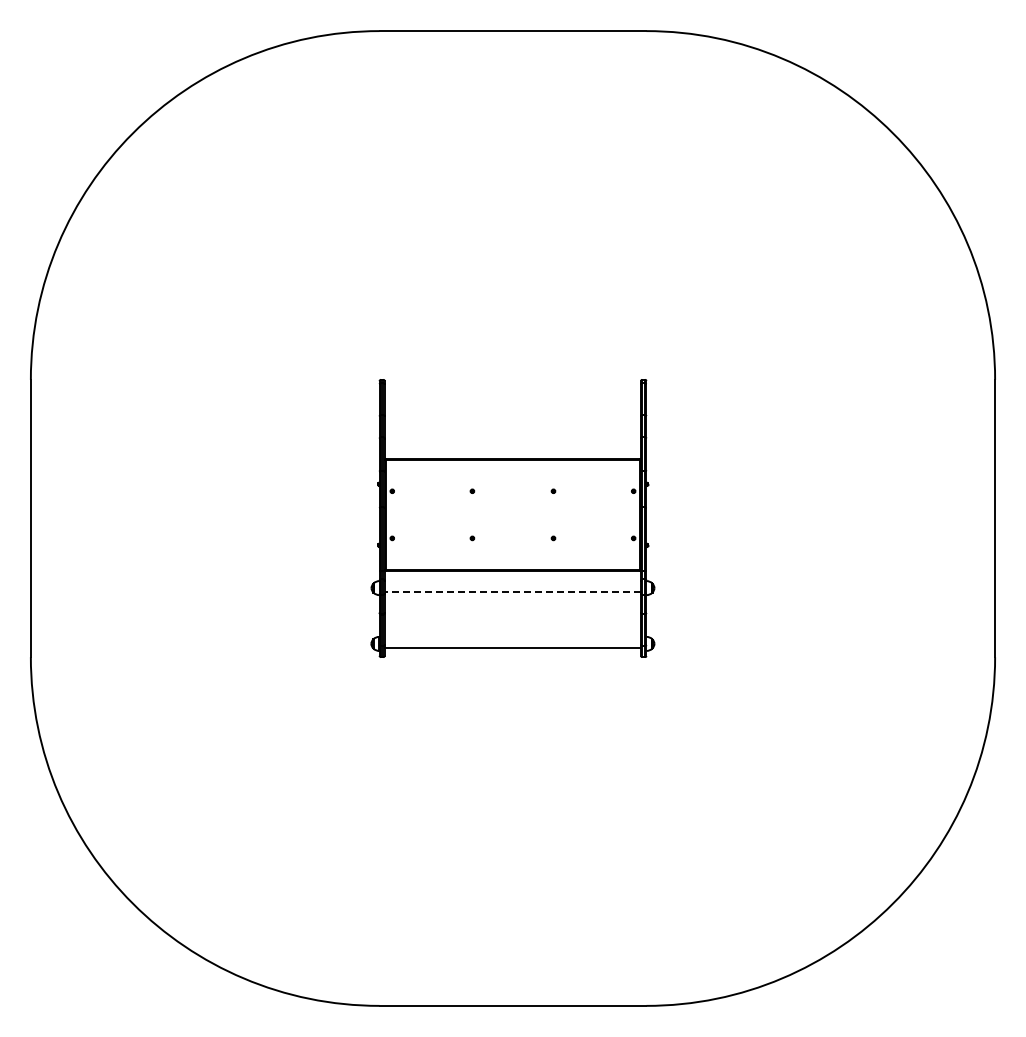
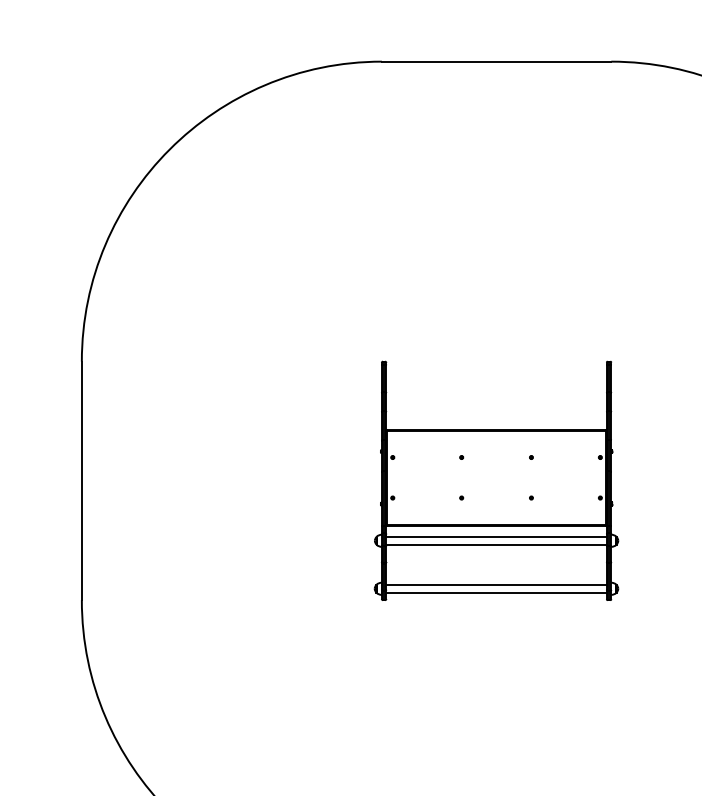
line: (512, 583) -> (496, 536), added
line: (512, 592) -> (496, 544), dashed -> solid
line: (512, 639) -> (496, 585), added

